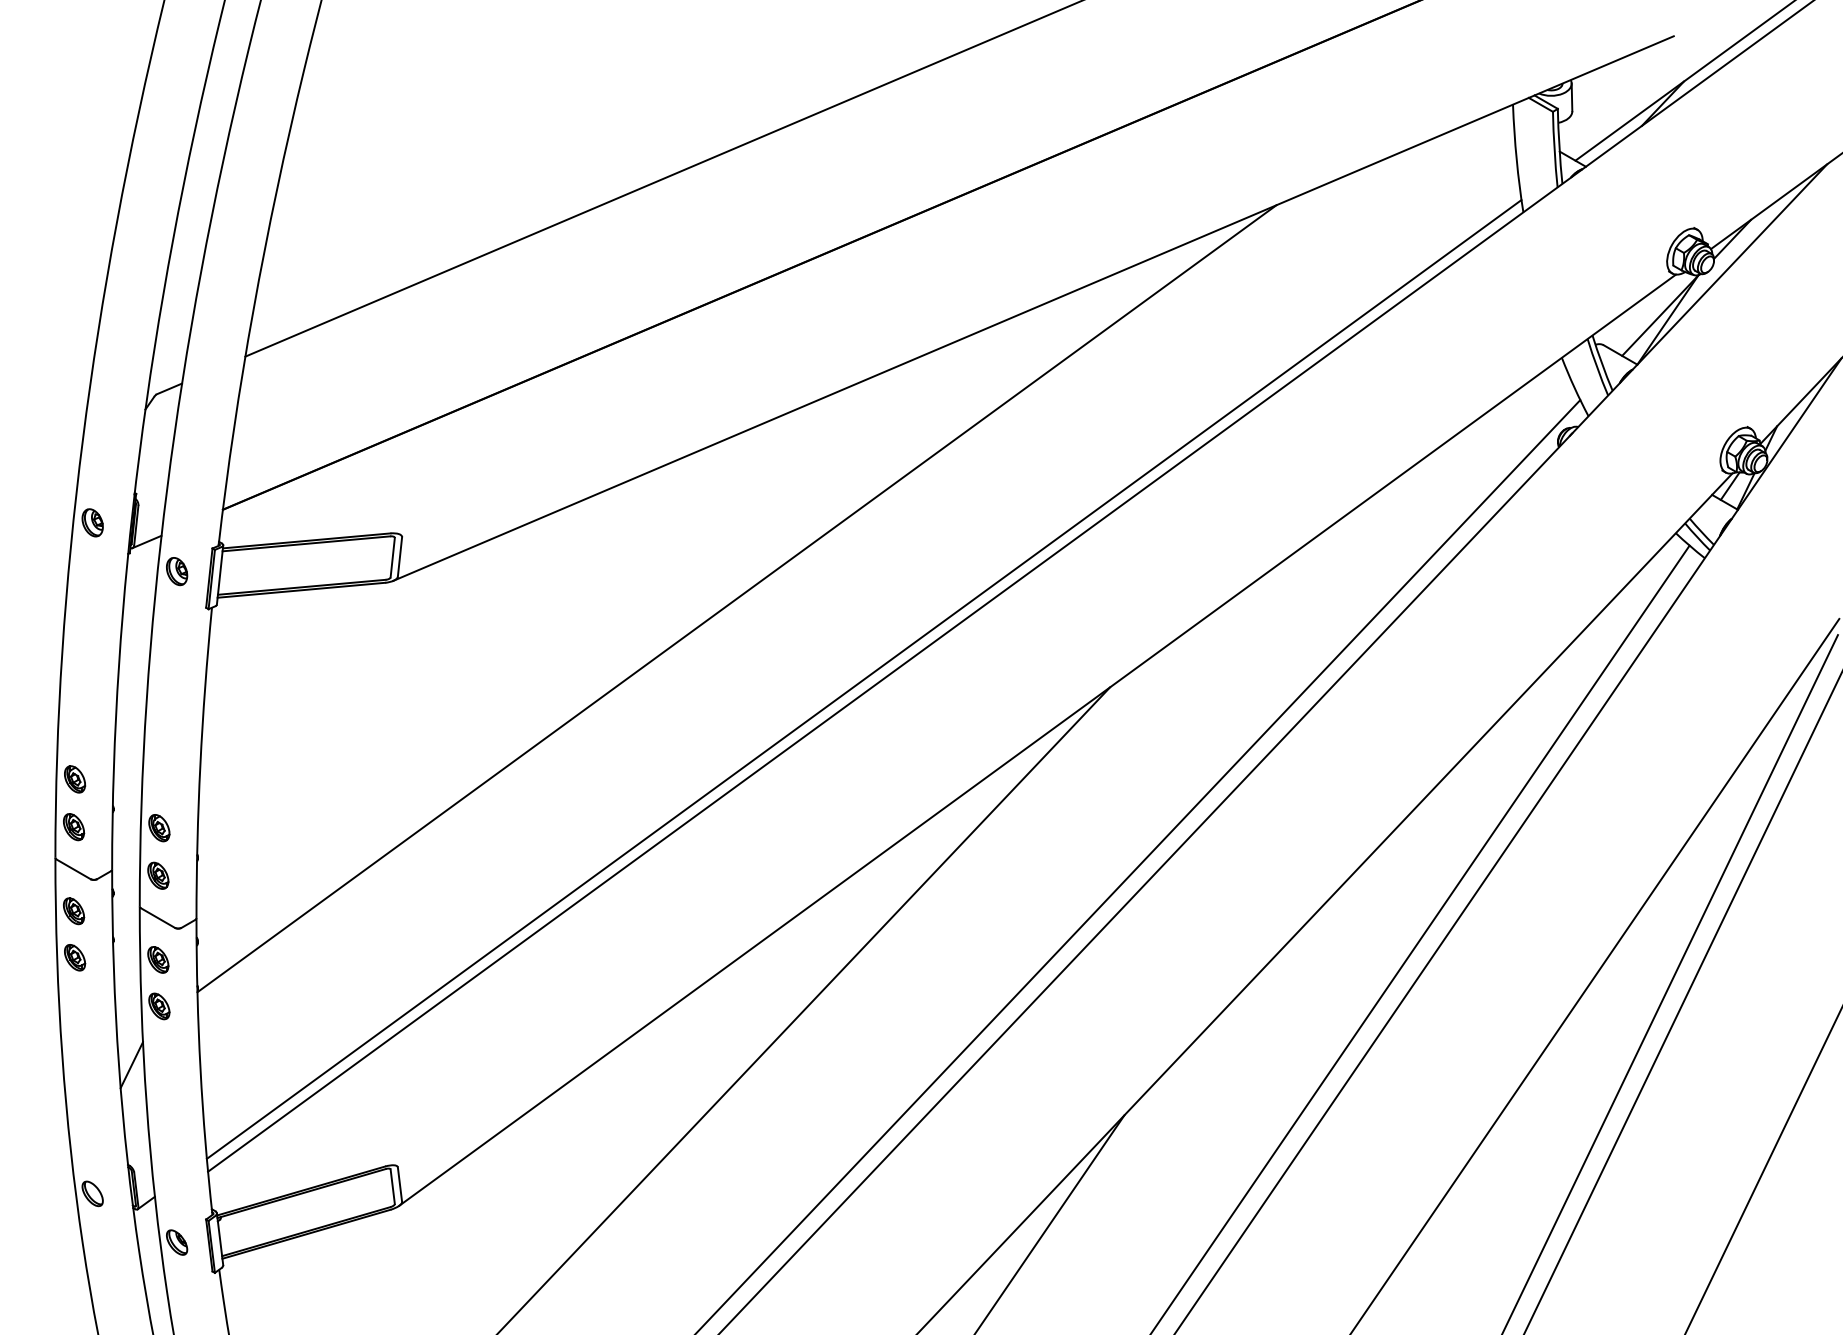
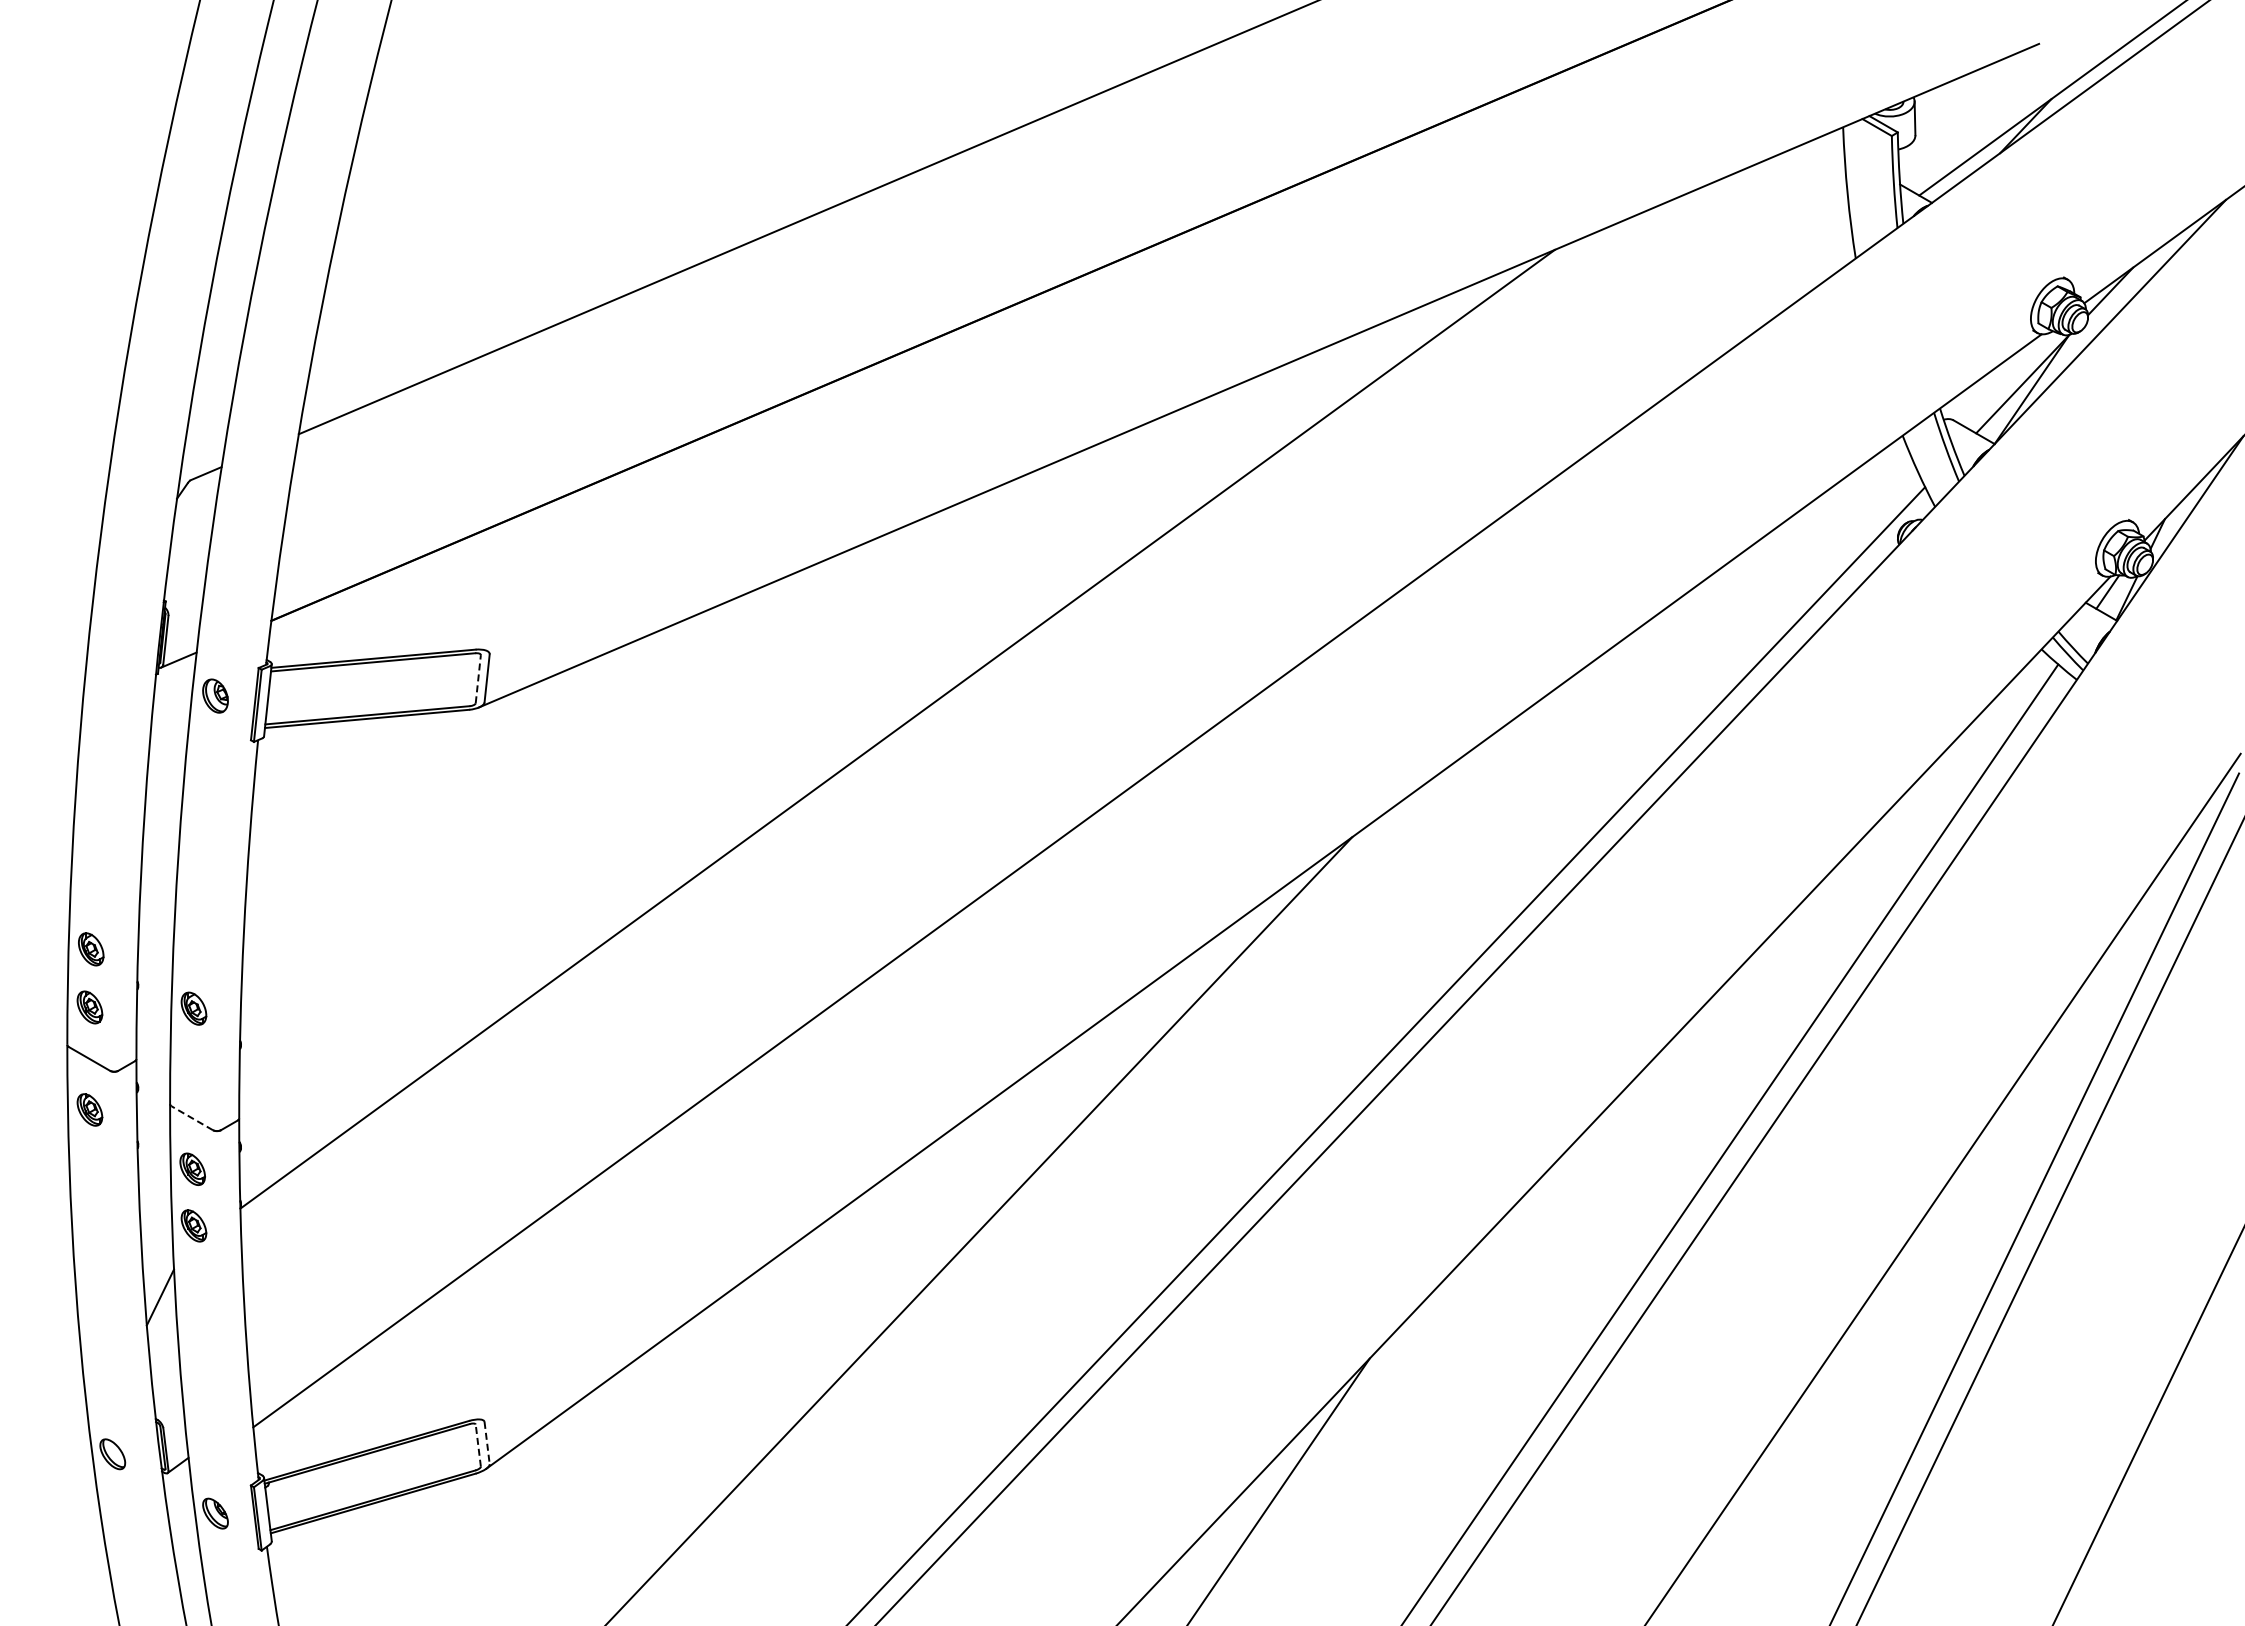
part: (92, 522) -> (112, 636), removed
line: (392, 557) -> (478, 678), solid -> dashed
line: (864, 679) -> (1052, 827), removed
part: (158, 875) -> (192, 1066), removed
line: (158, 918) -> (192, 1118), solid -> dashed
part: (75, 957) -> (91, 1166), removed
line: (400, 1185) -> (487, 1443), solid -> dashed
line: (392, 1186) -> (478, 1445), solid -> dashed

